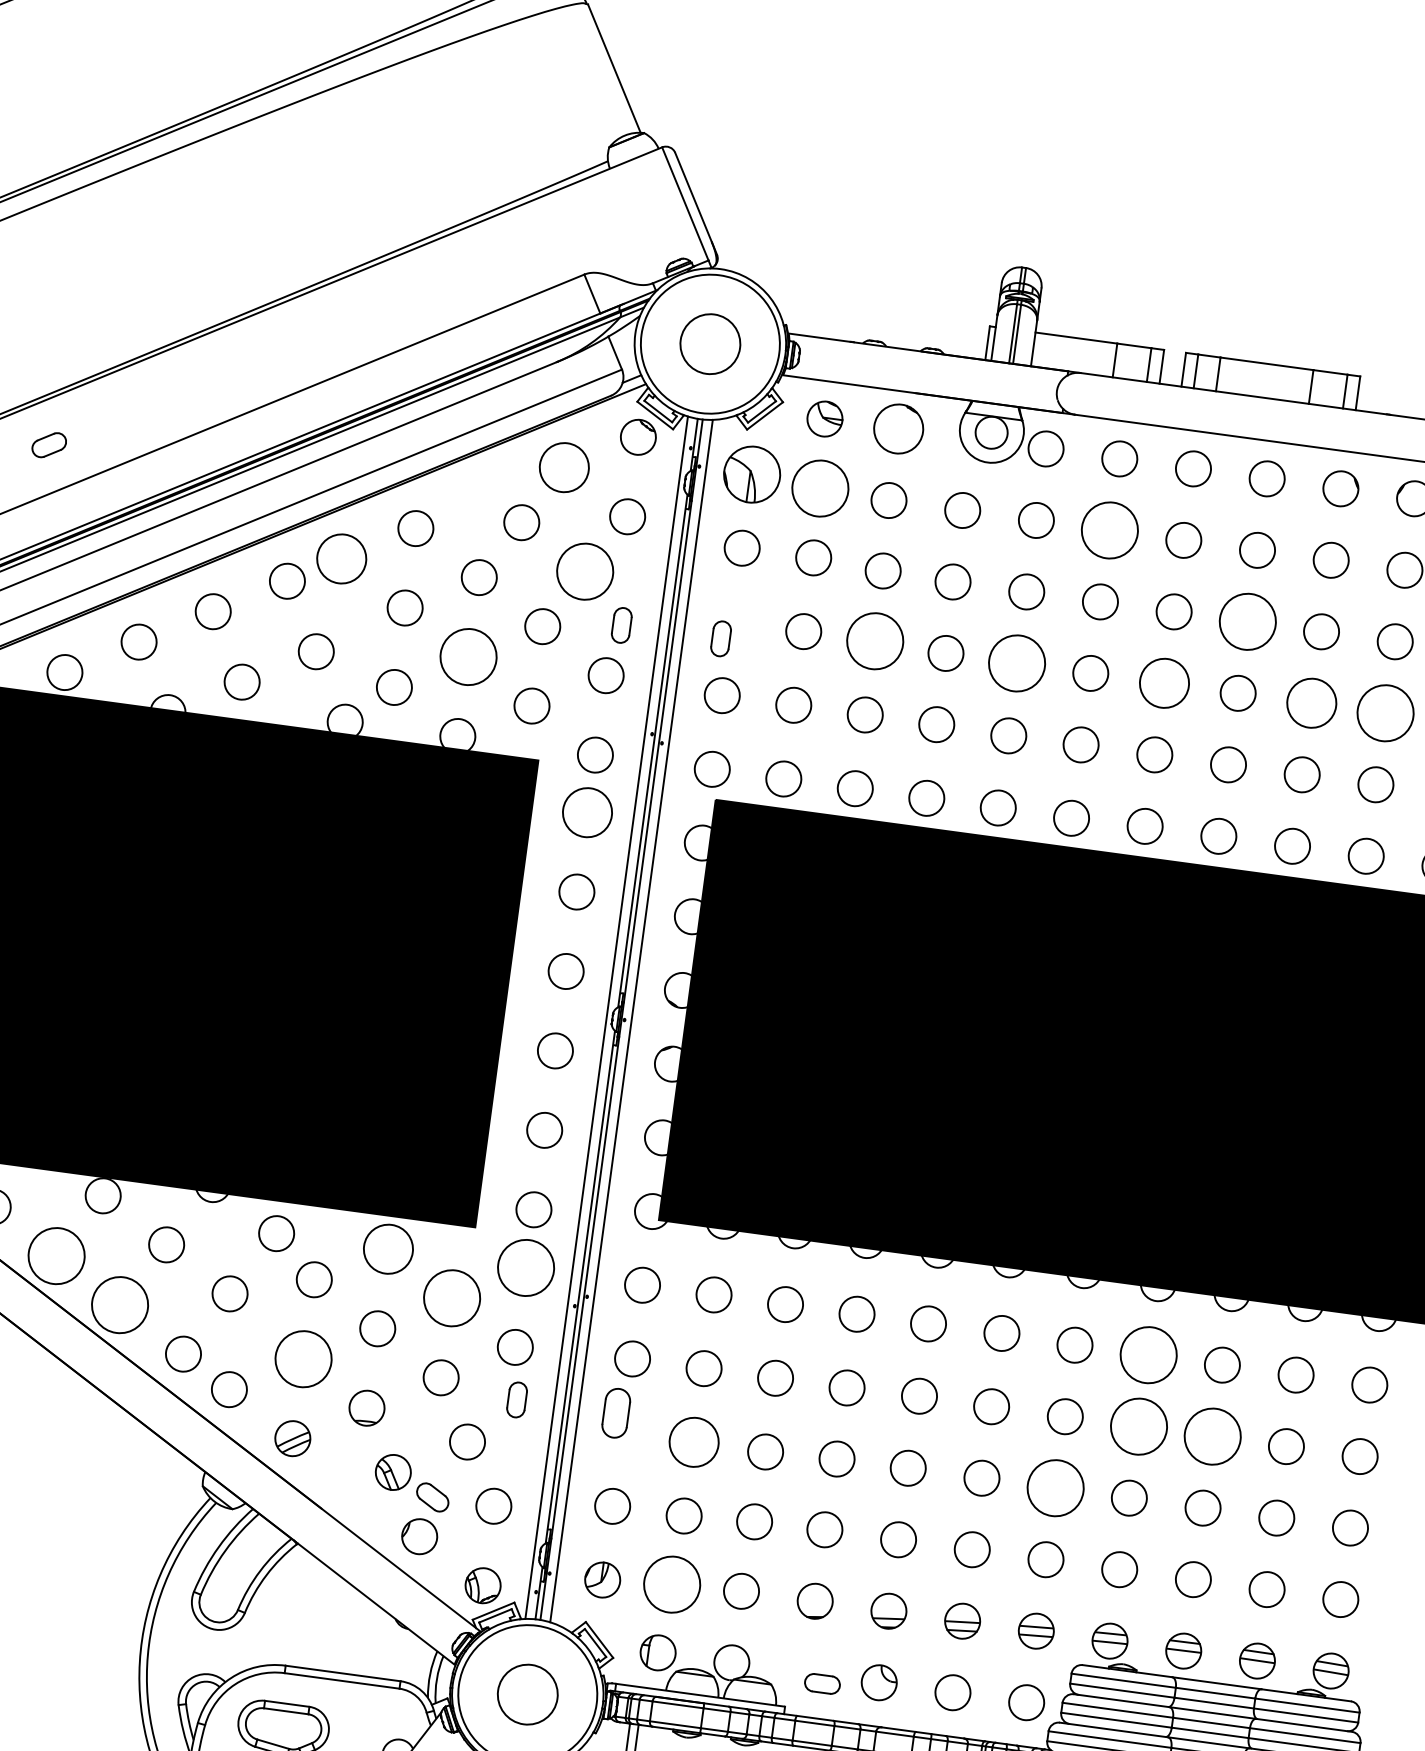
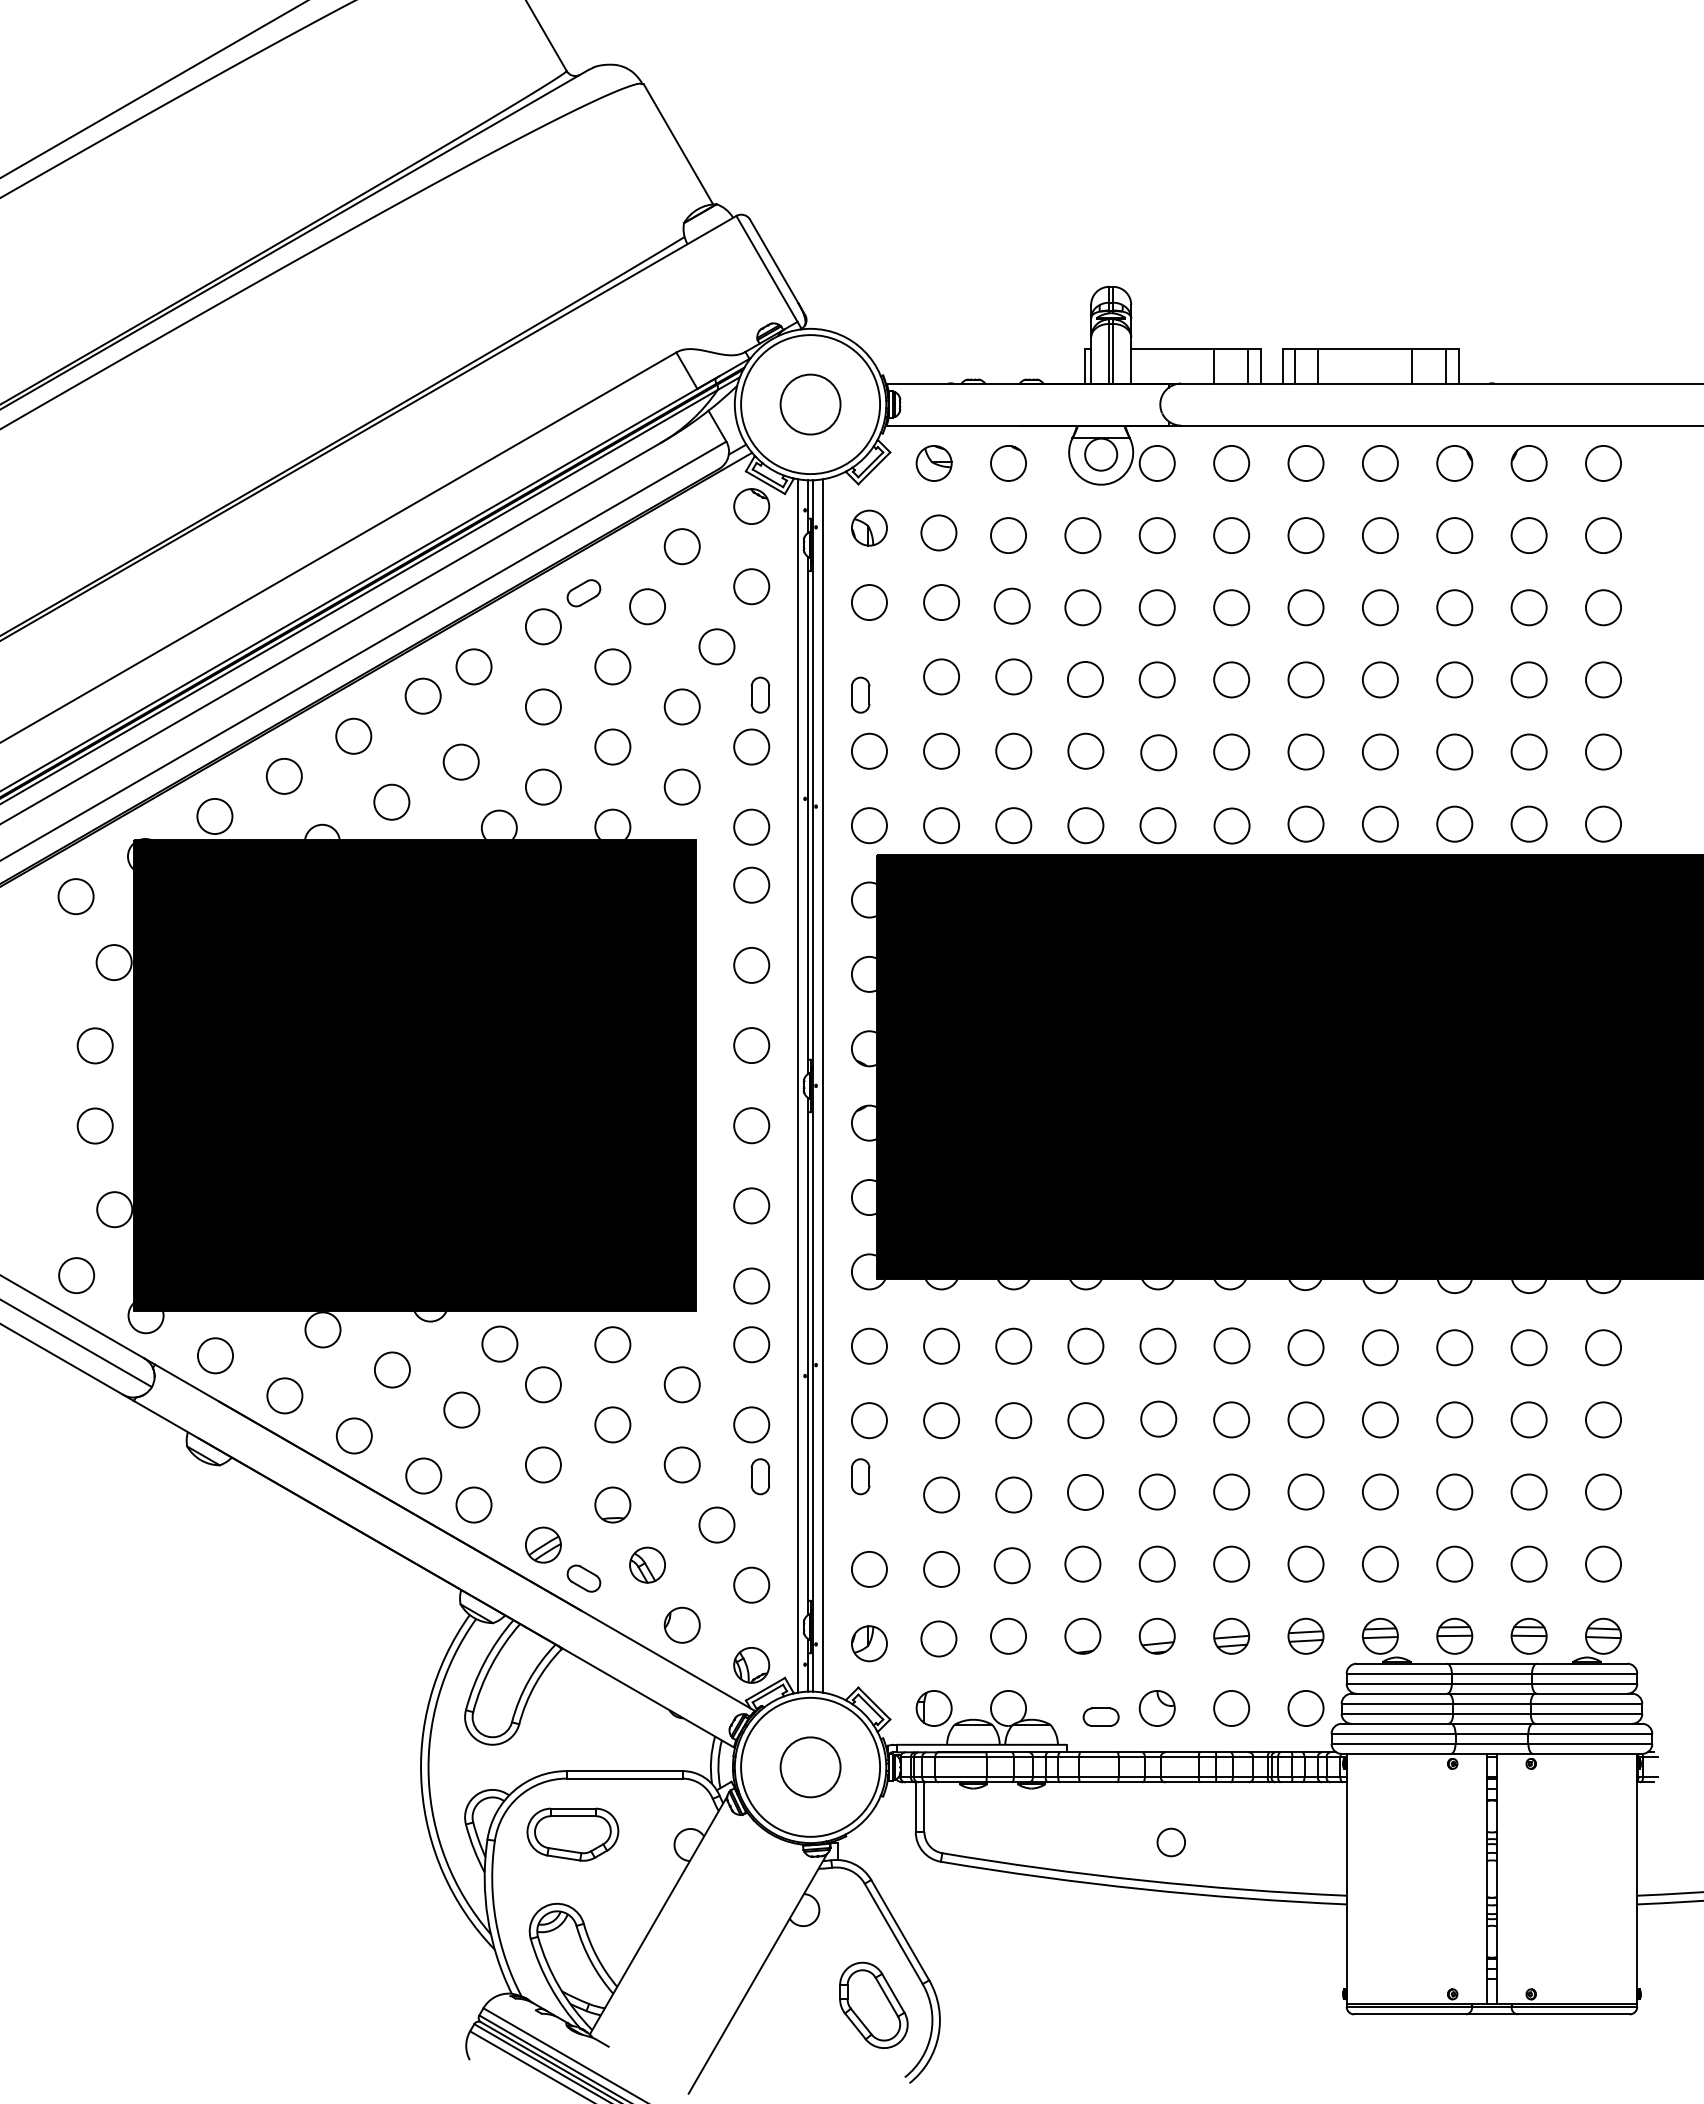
circle: (898, 429) -> (1008, 463), size x0.71
part: (48, 445) -> (583, 593), moved
circle: (563, 467) -> (681, 546), size x0.71
part: (752, 473) -> (869, 527), size x0.62
circle: (820, 488) -> (938, 532), size x0.62
circle: (1109, 530) -> (1231, 535), size x0.62
circle: (341, 558) -> (473, 666), size x0.71
circle: (584, 571) -> (716, 646), size x0.62
circle: (1246, 621) -> (1379, 607), size x0.62
circle: (875, 640) -> (1013, 676), size x0.62
circle: (468, 656) -> (612, 746), size x0.62
circle: (1016, 662) -> (1156, 679), size x0.62
circle: (1164, 682) -> (1305, 679), size x0.71
circle: (1311, 702) -> (1454, 679), size x0.71
circle: (1385, 712) -> (1528, 679), size x0.62
circle: (587, 811) -> (751, 884), size x0.71
circle: (388, 1249) -> (612, 1344), size x0.71
circle: (56, 1255) -> (284, 1395), size x0.62
circle: (525, 1267) -> (751, 1344), size x0.62
circle: (451, 1297) -> (681, 1384), size x0.62
circle: (119, 1304) -> (353, 1435), size x0.62
circle: (1147, 1354) -> (1379, 1347), size x0.62
circle: (302, 1358) -> (542, 1464), size x0.62
part: (616, 1413) -> (860, 1476), size x0.71
circle: (1138, 1426) -> (1379, 1419), size x0.62
circle: (1212, 1436) -> (1454, 1419), size x0.62
circle: (694, 1441) -> (941, 1494), size x0.71
circle: (1055, 1487) -> (1305, 1491), size x0.62
part: (432, 1497) -> (583, 1578), moved
circle: (671, 1584) -> (938, 1638), size x0.62

